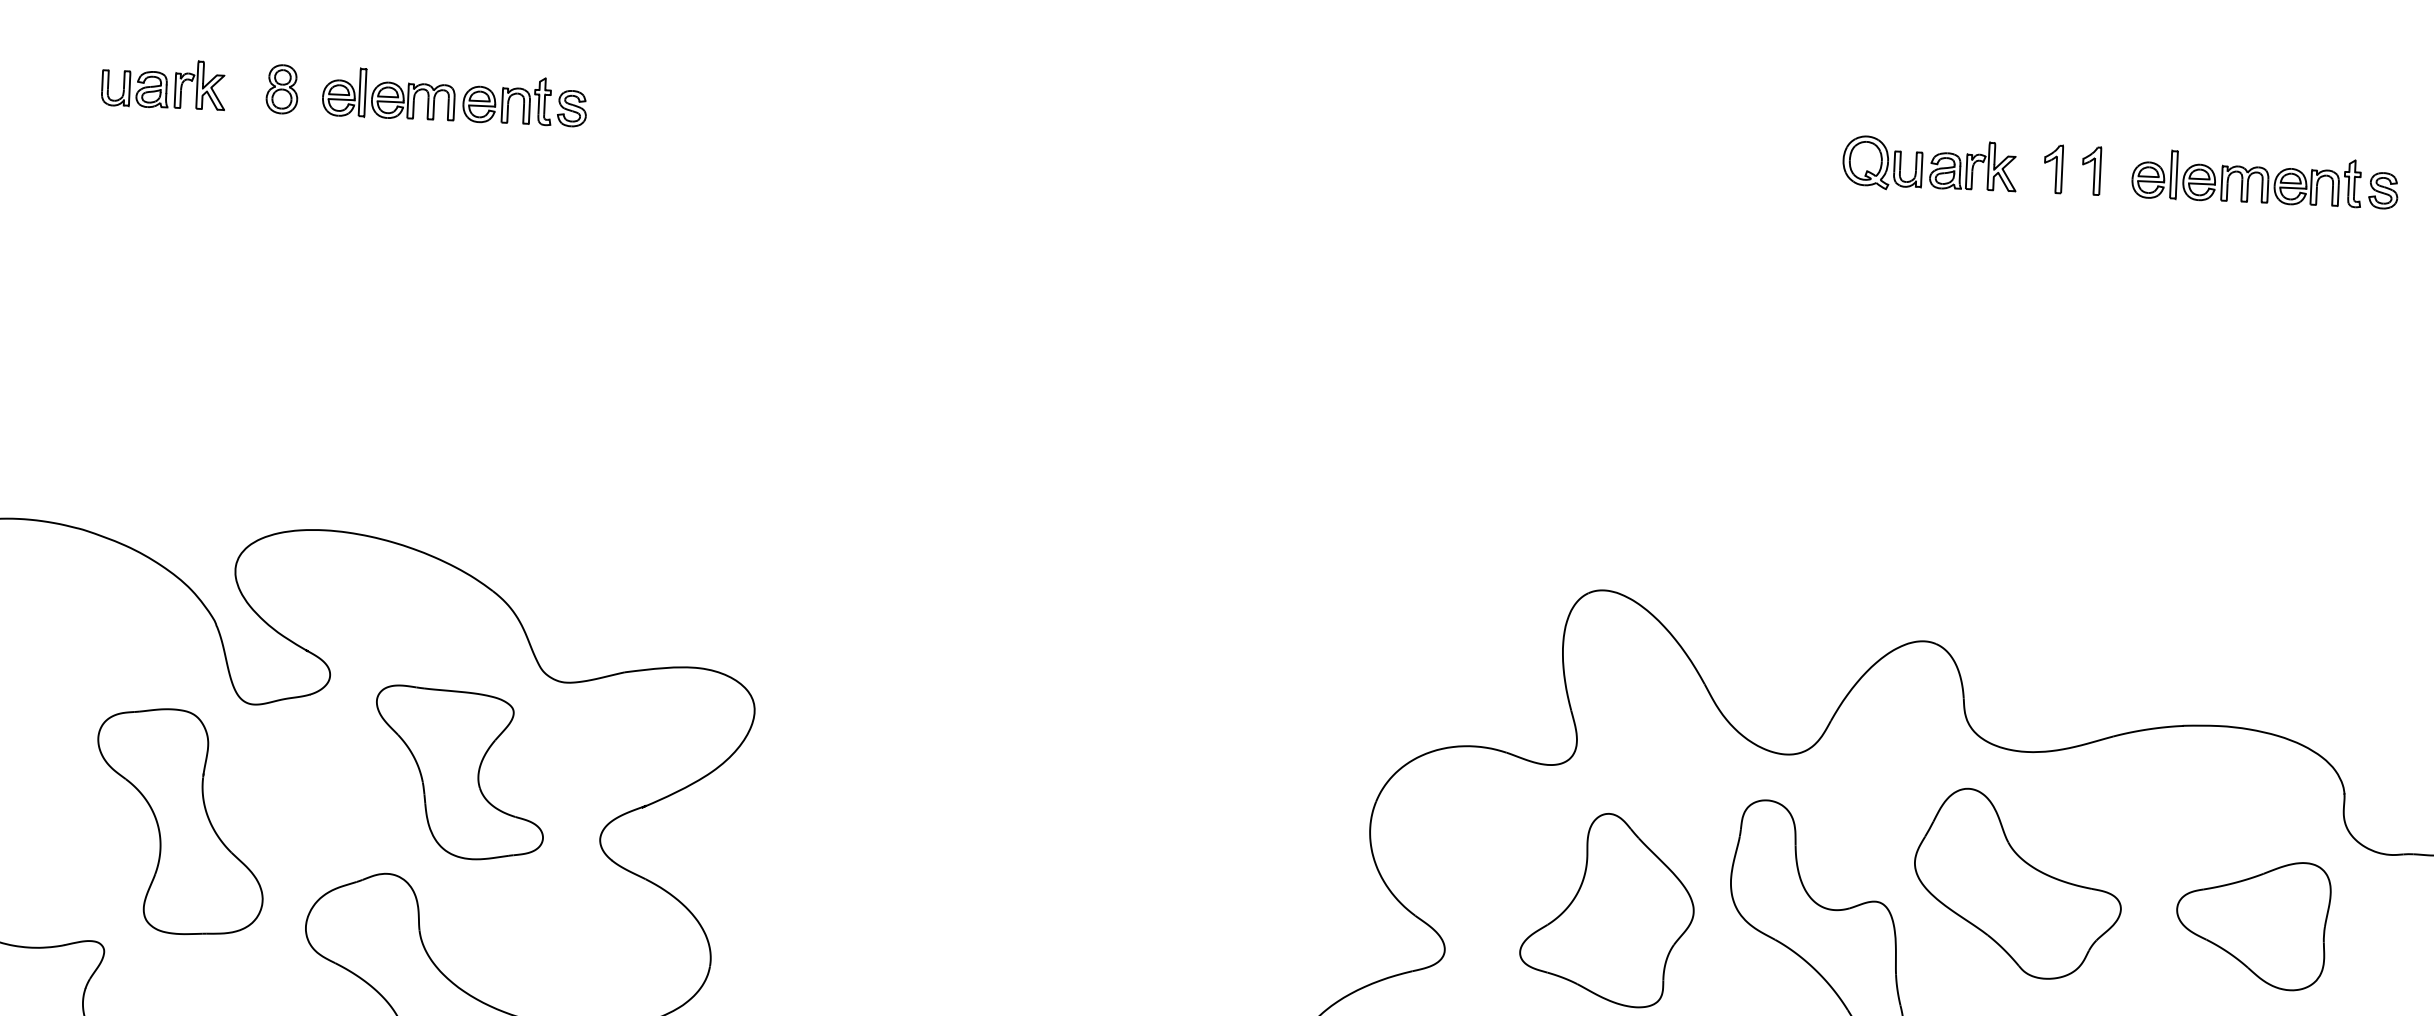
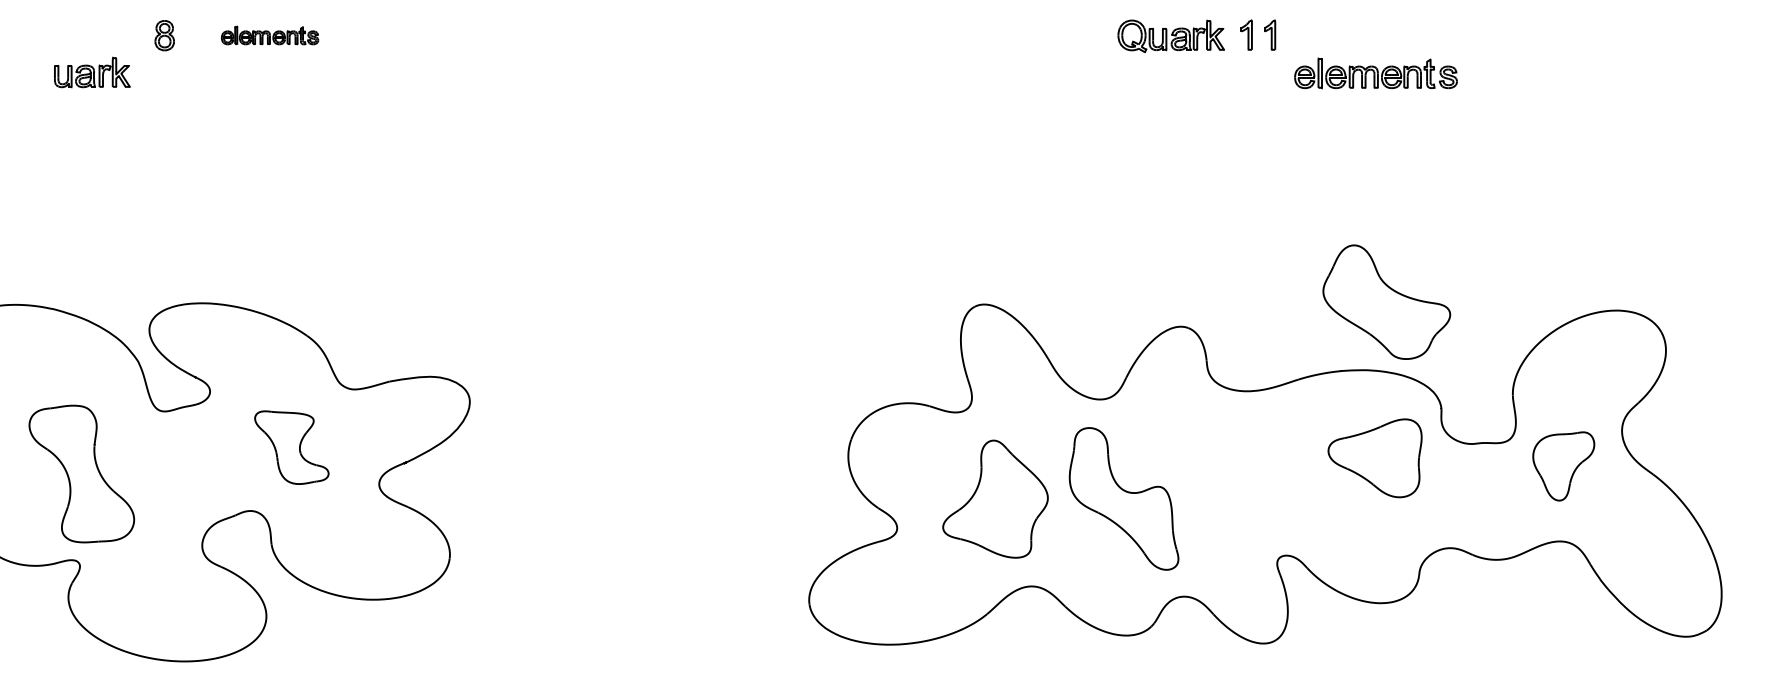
part: (164, 83) -> (92, 72), moved
part: (453, 96) -> (269, 35), size x0.6
part: (2264, 179) -> (1375, 73), moved
part: (459, 772) -> (291, 447), size x0.7
part: (179, 820) -> (81, 473), moved
part: (2017, 883) -> (1386, 301), moved
part: (2251, 924) -> (1374, 458), moved

